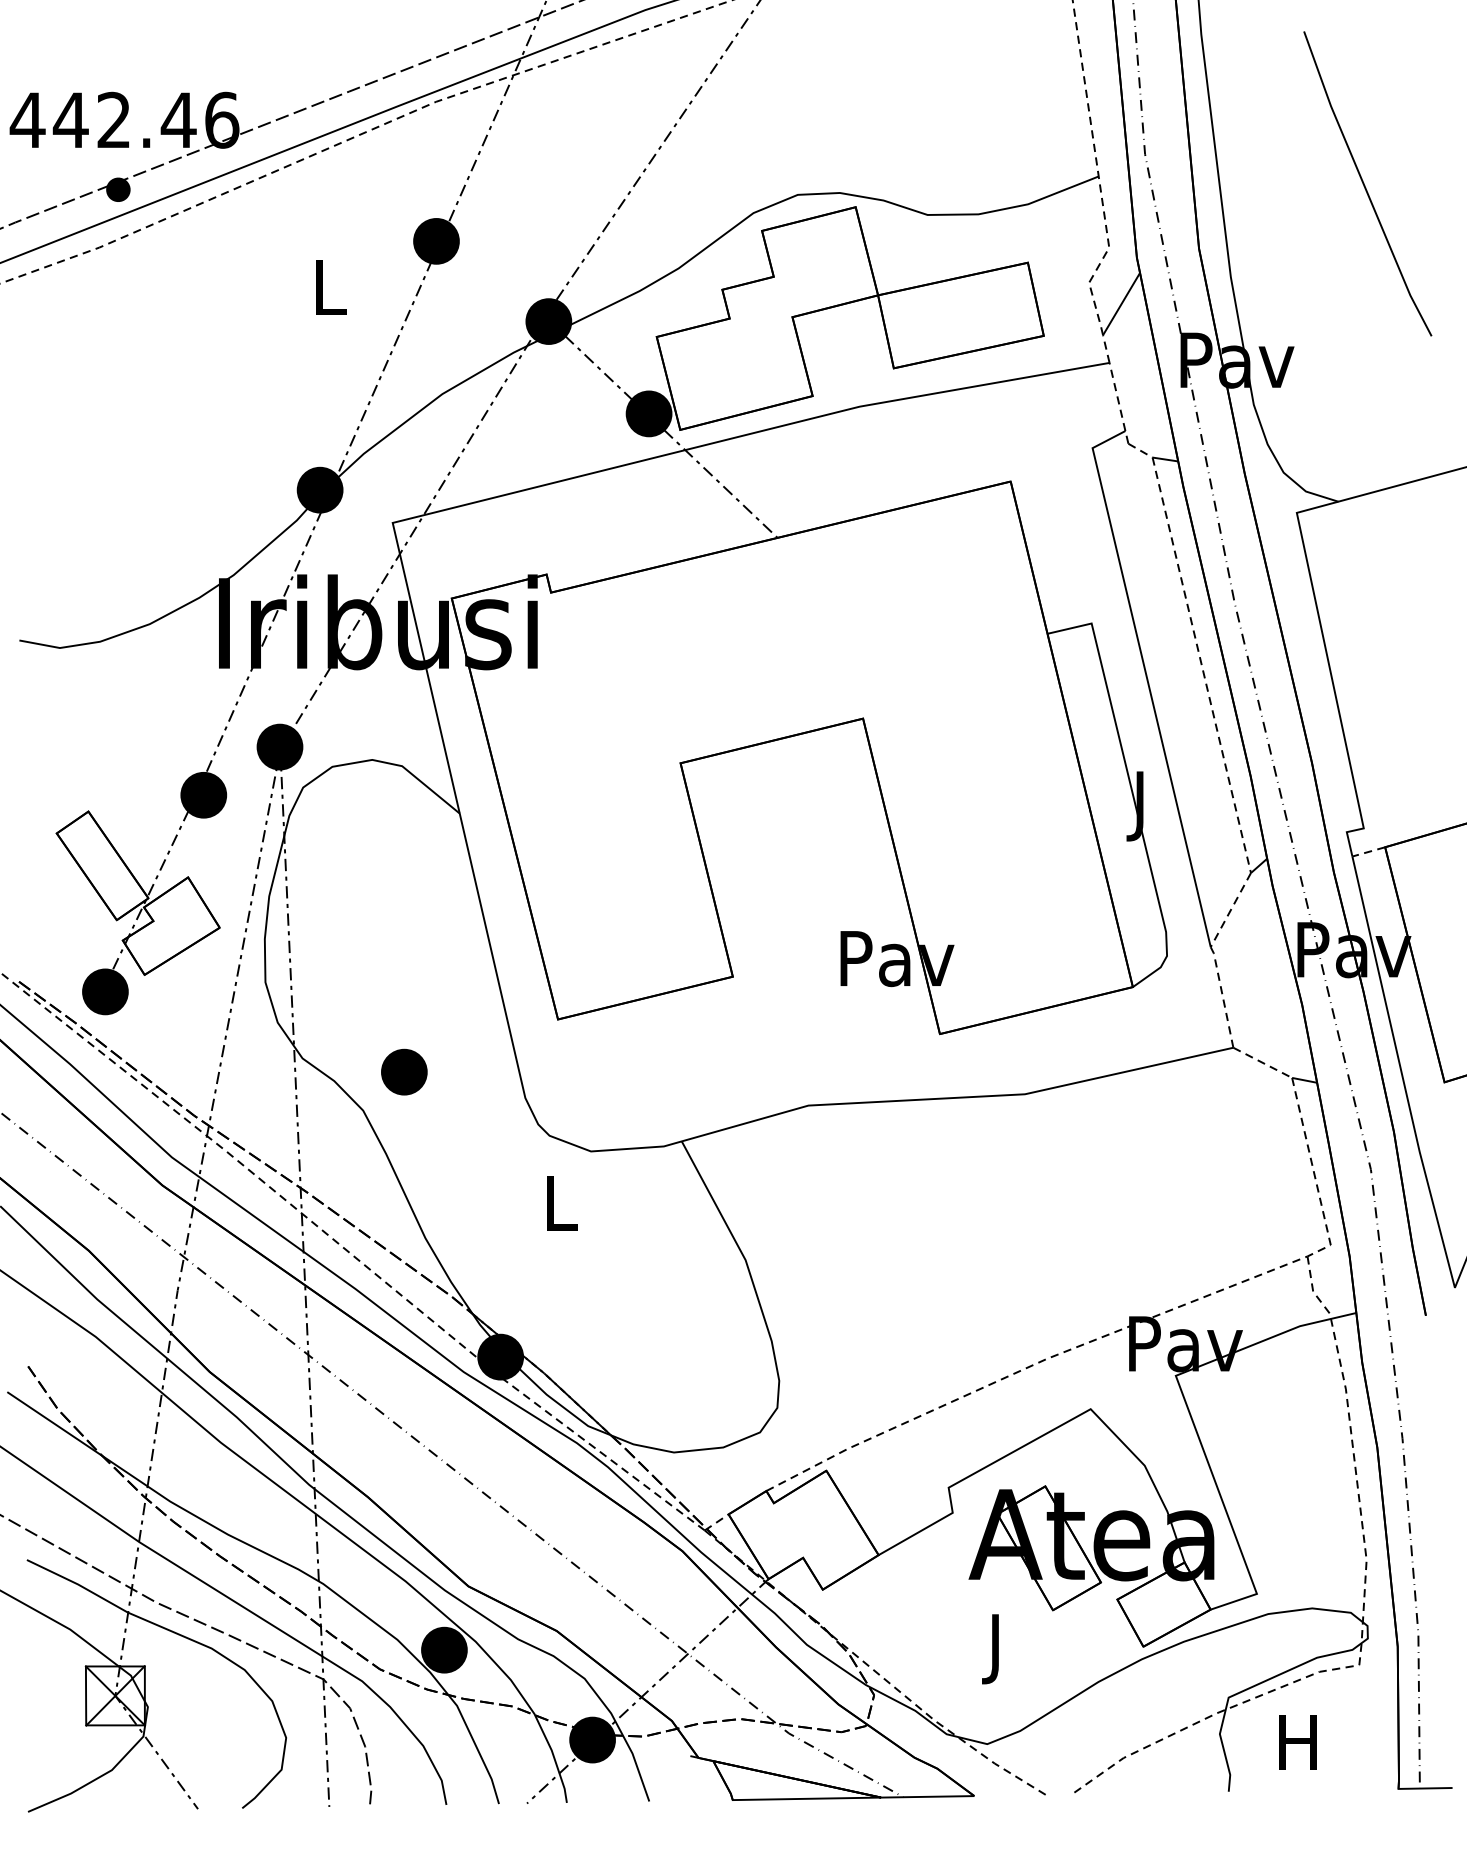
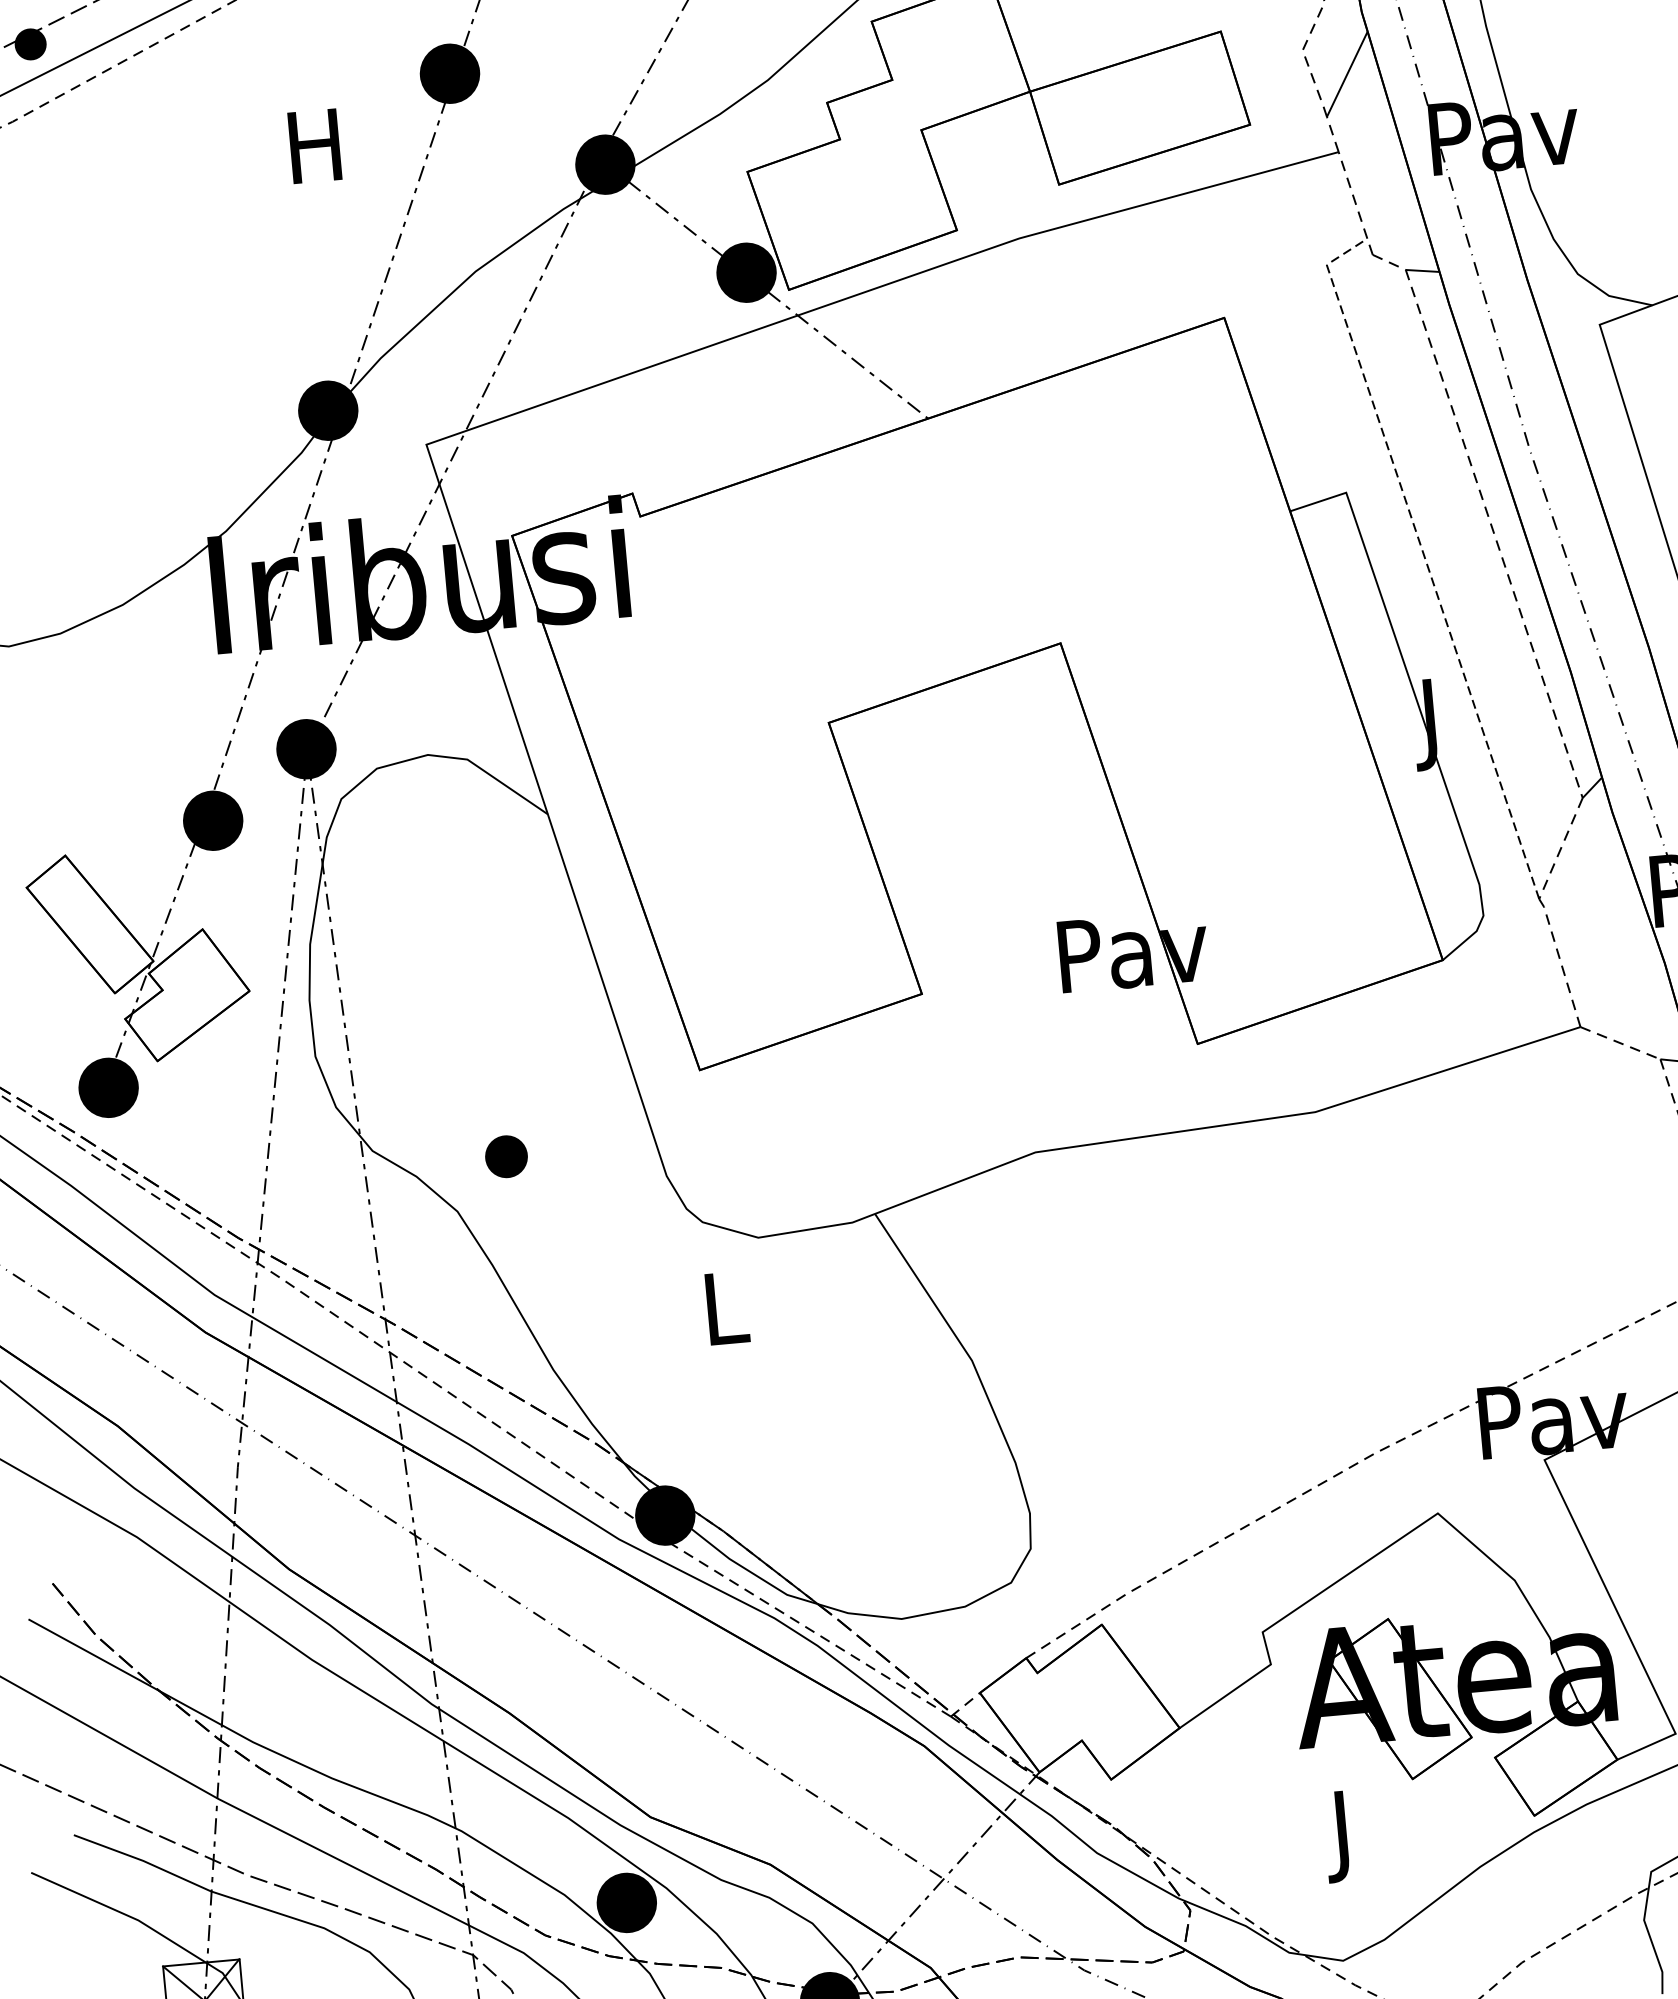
text: (327, 287) -> (313, 146), L -> H
line: (1147, 678) -> (1425, 557), solid -> dashed
part: (404, 1071) -> (506, 1155), size x0.7

